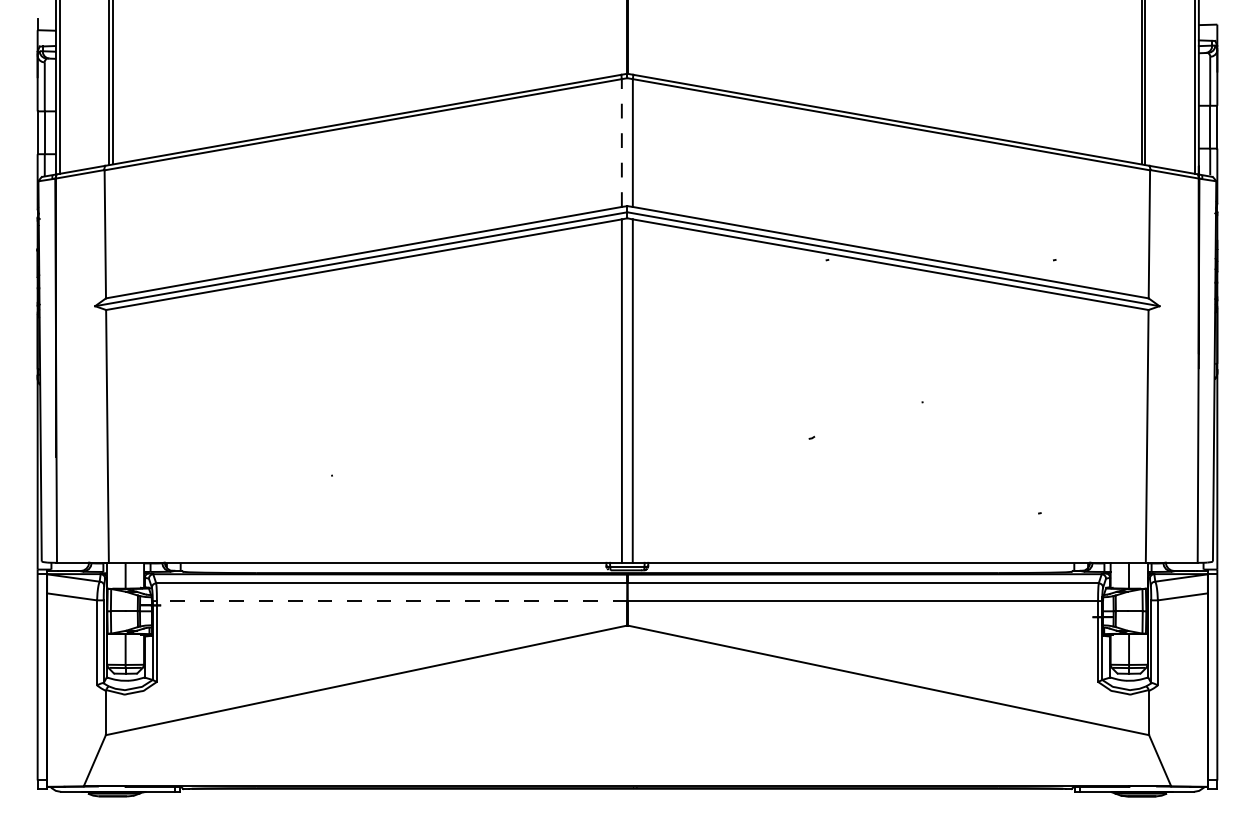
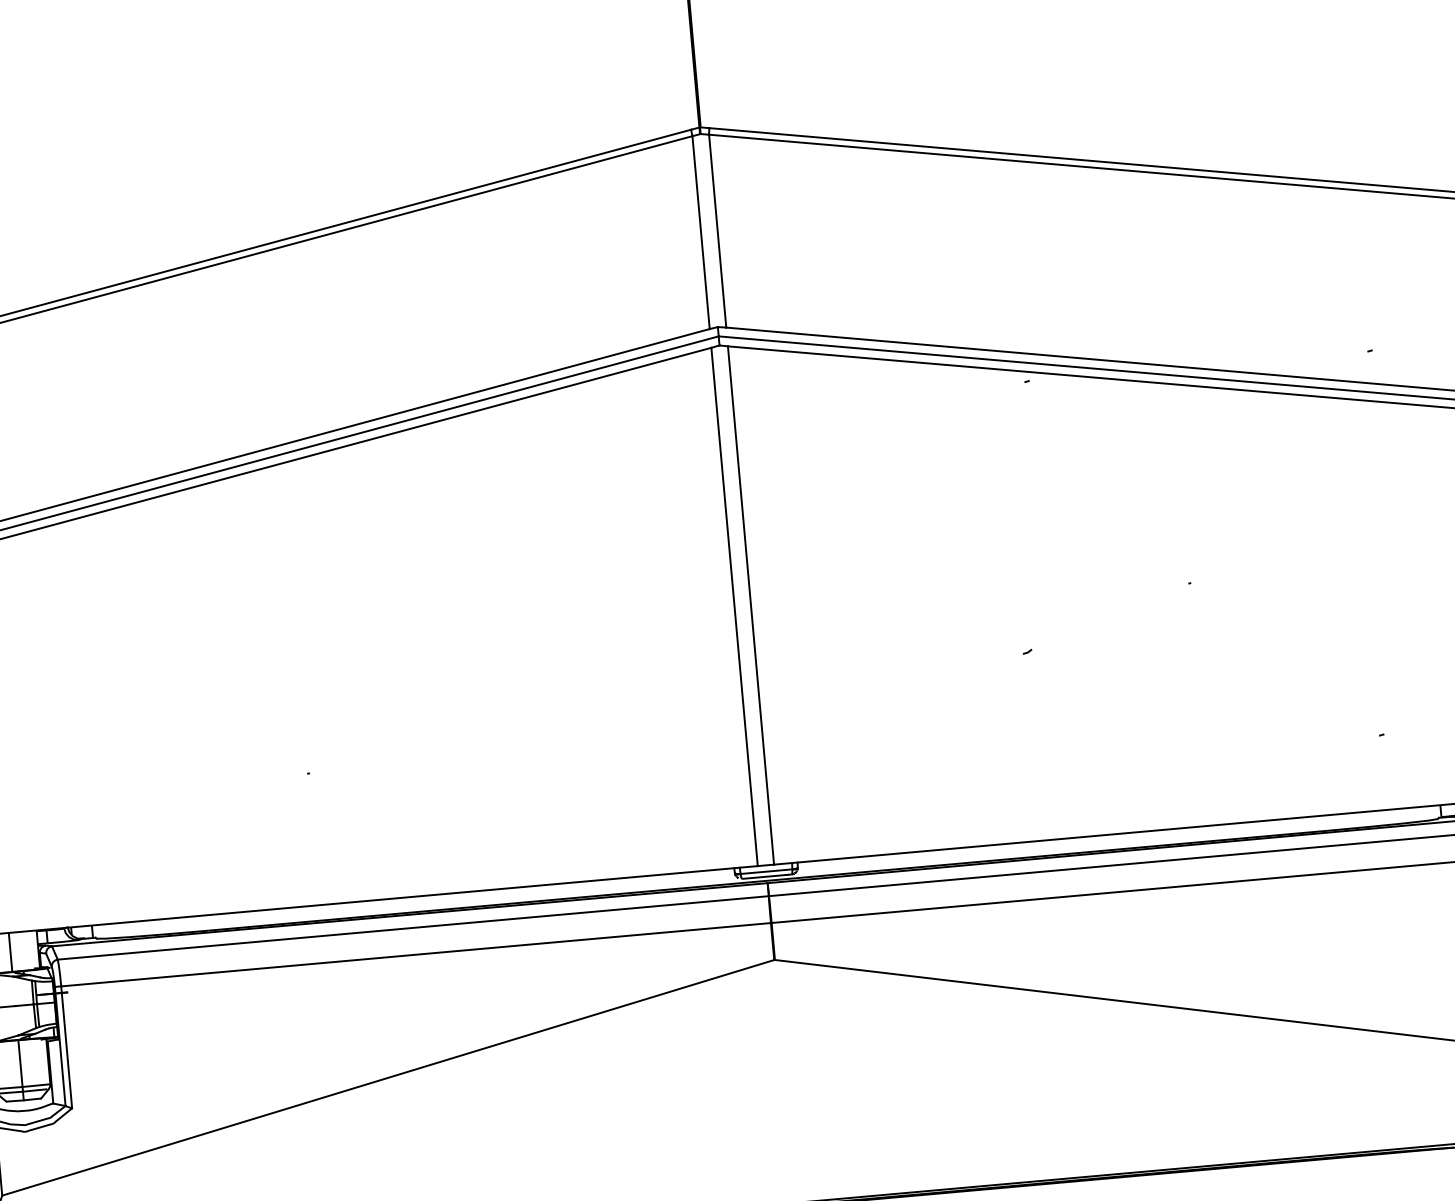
line: (621, 143) -> (700, 233), dashed -> solid
line: (391, 601) -> (415, 955), dashed -> solid

